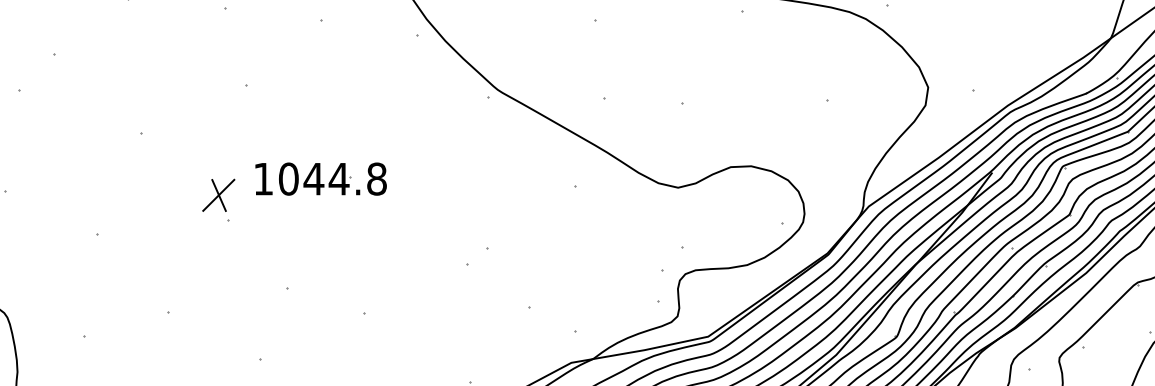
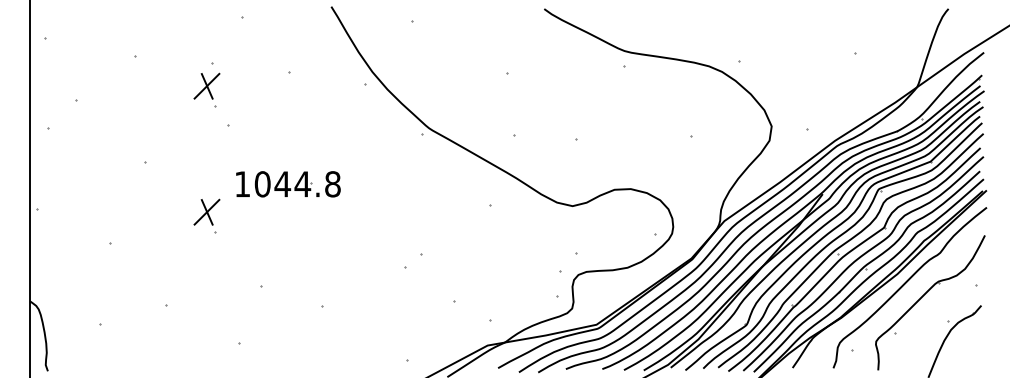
part: (218, 41) -> (206, 89), added
part: (321, 179) -> (288, 184), moved

